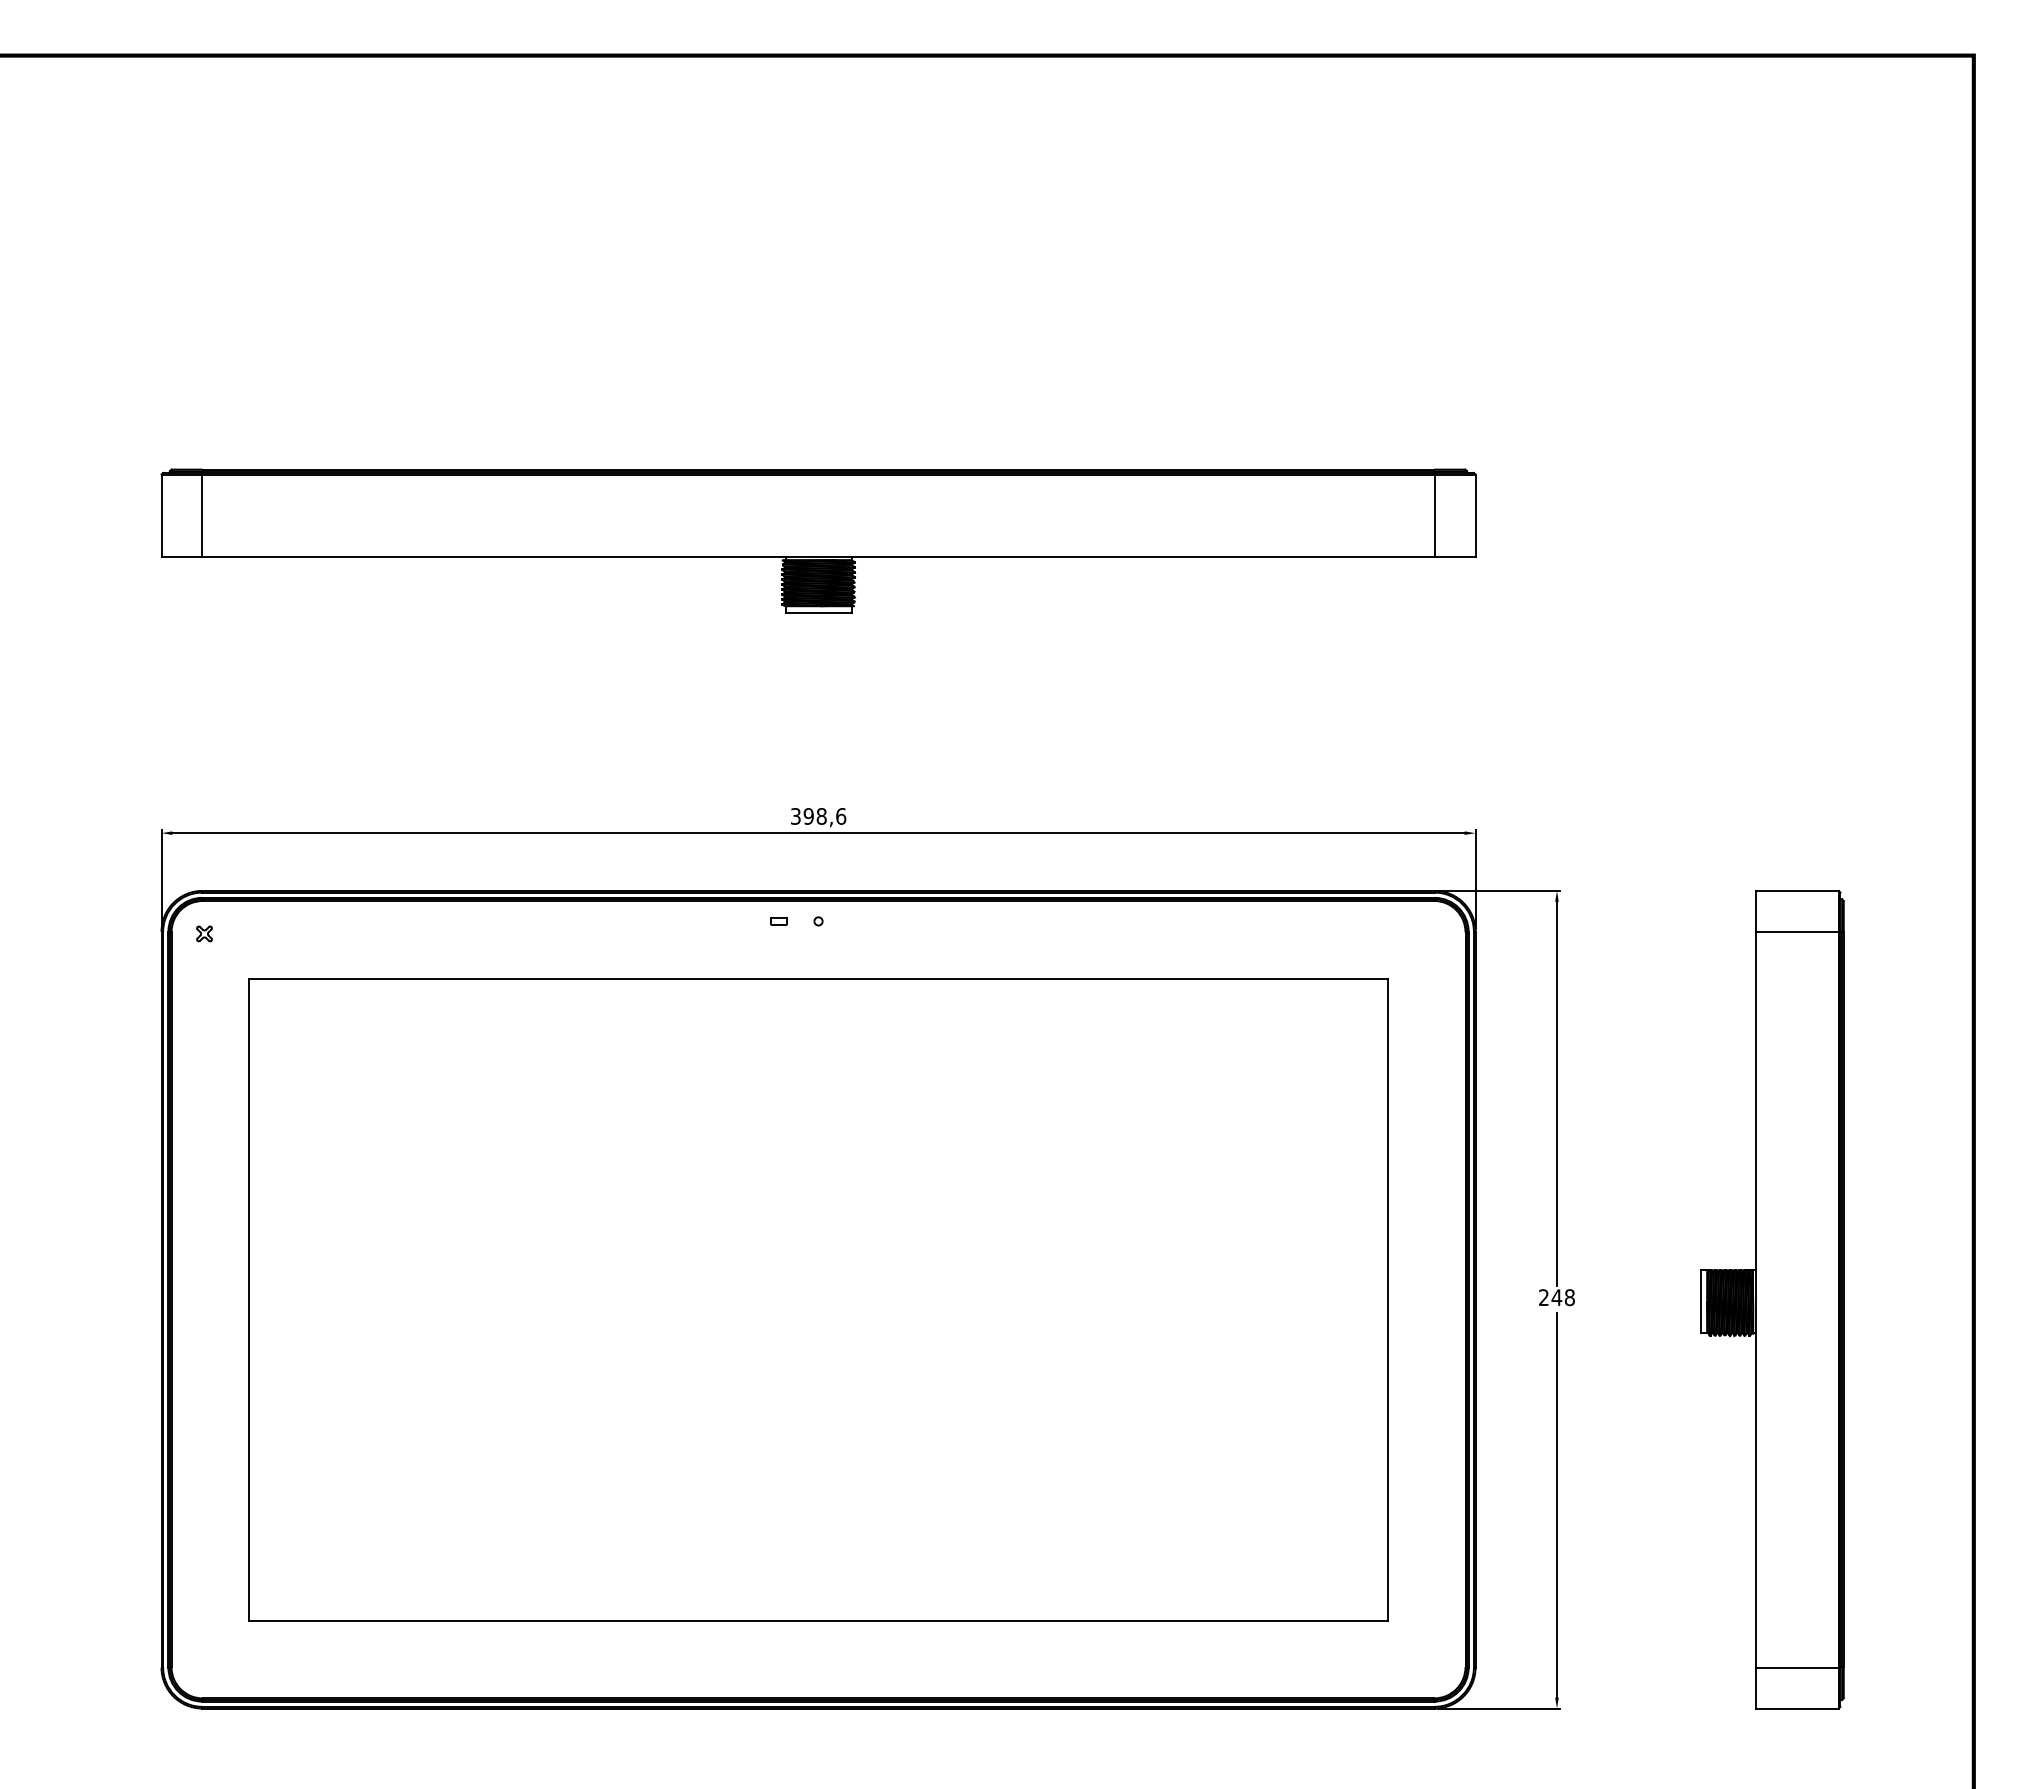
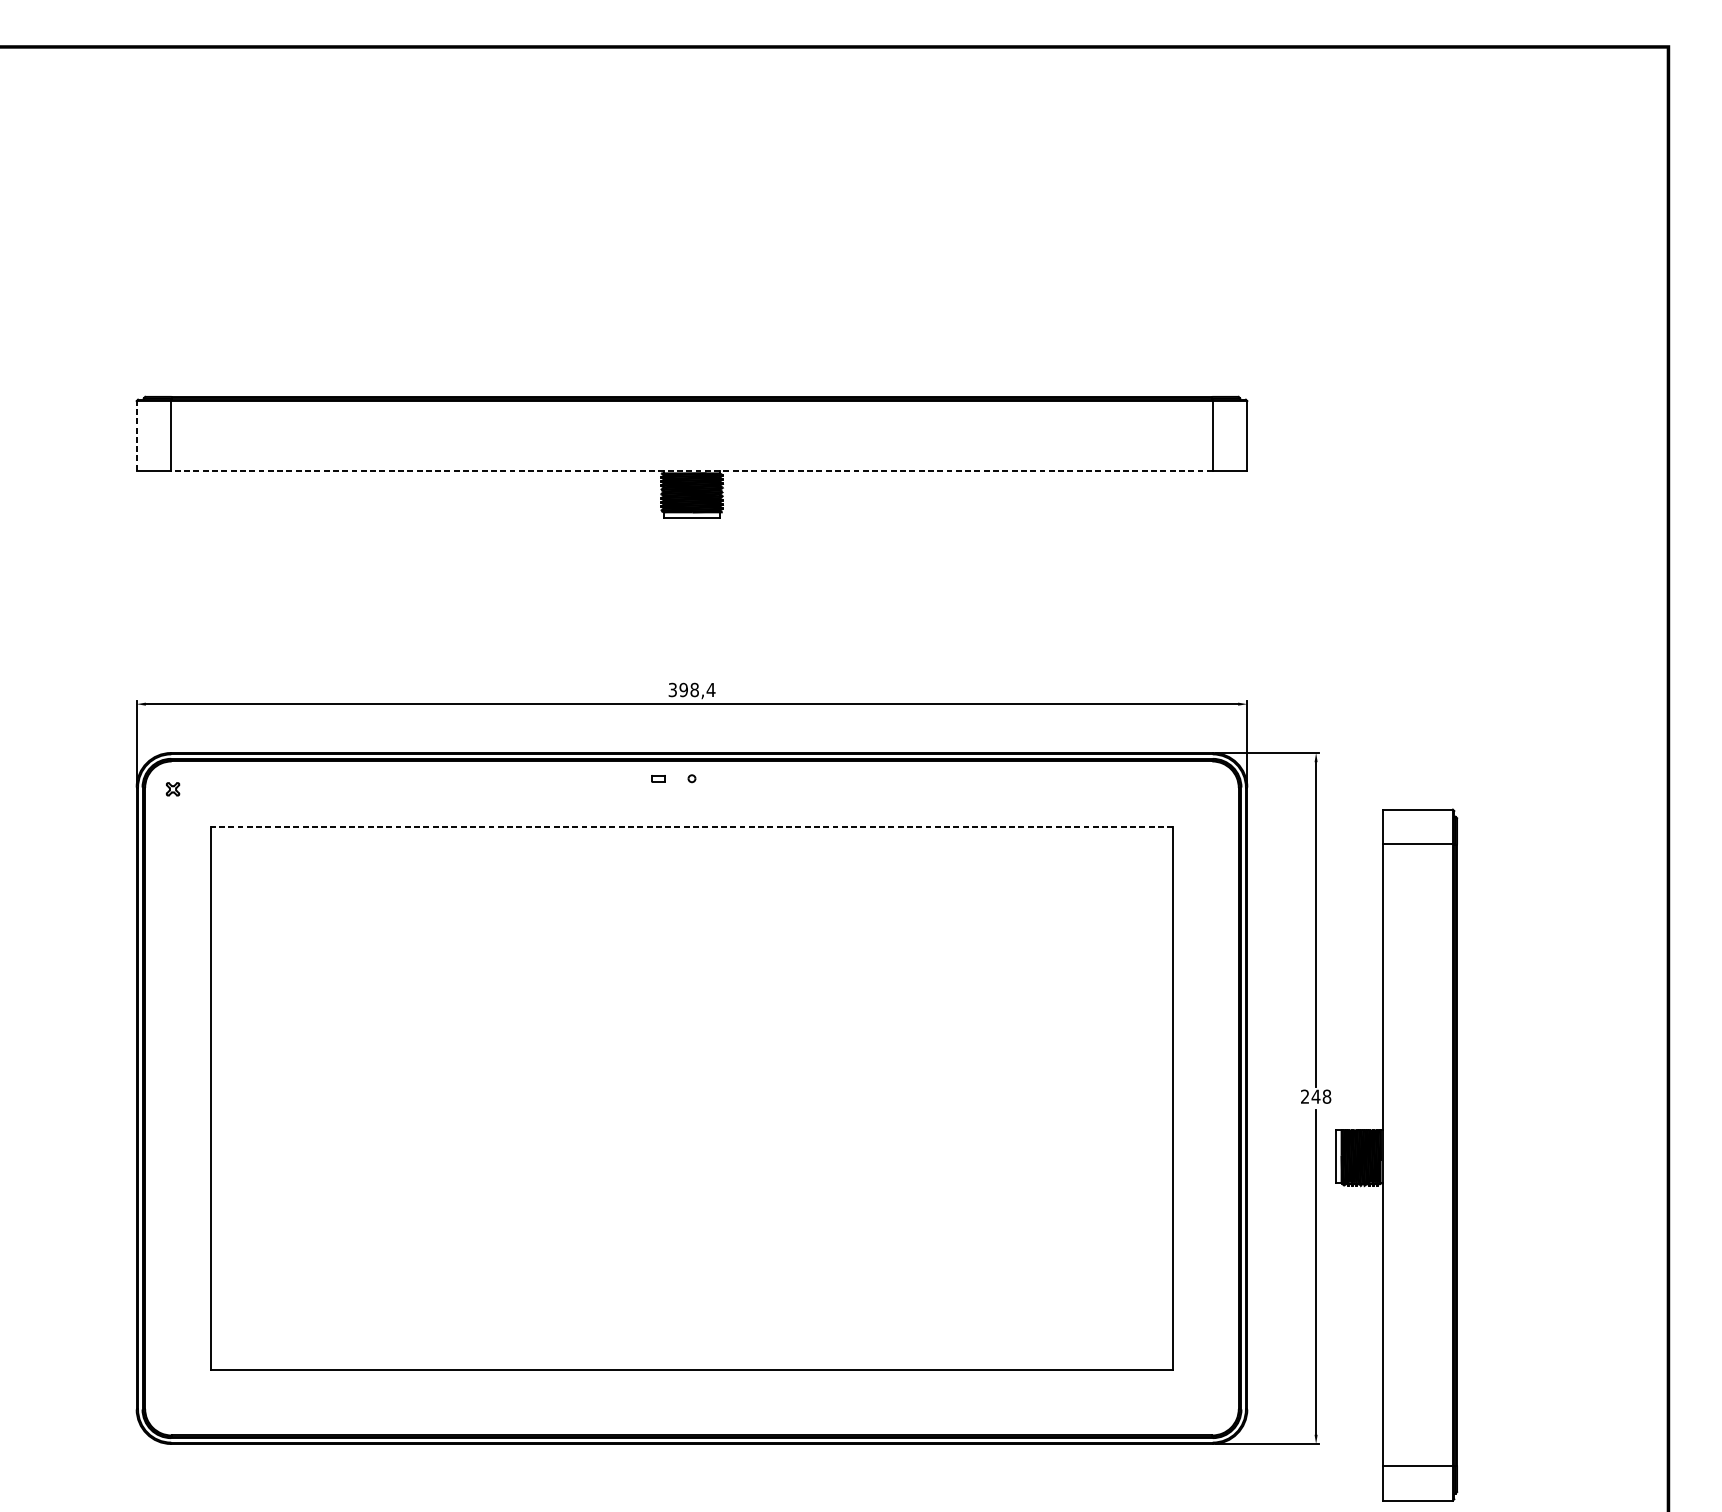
line: (161, 515) -> (136, 435), solid -> dashed
line: (818, 556) -> (691, 470), solid -> dashed
text: (840, 816) -> (710, 690), 398,6 -> 398,4
line: (818, 978) -> (691, 826), solid -> dashed
part: (1772, 1299) -> (1396, 1154), moved

